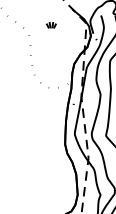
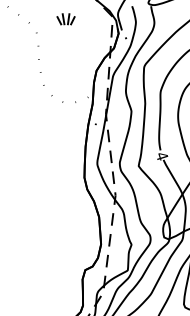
part: (51, 24) -> (66, 18), size x1.4

